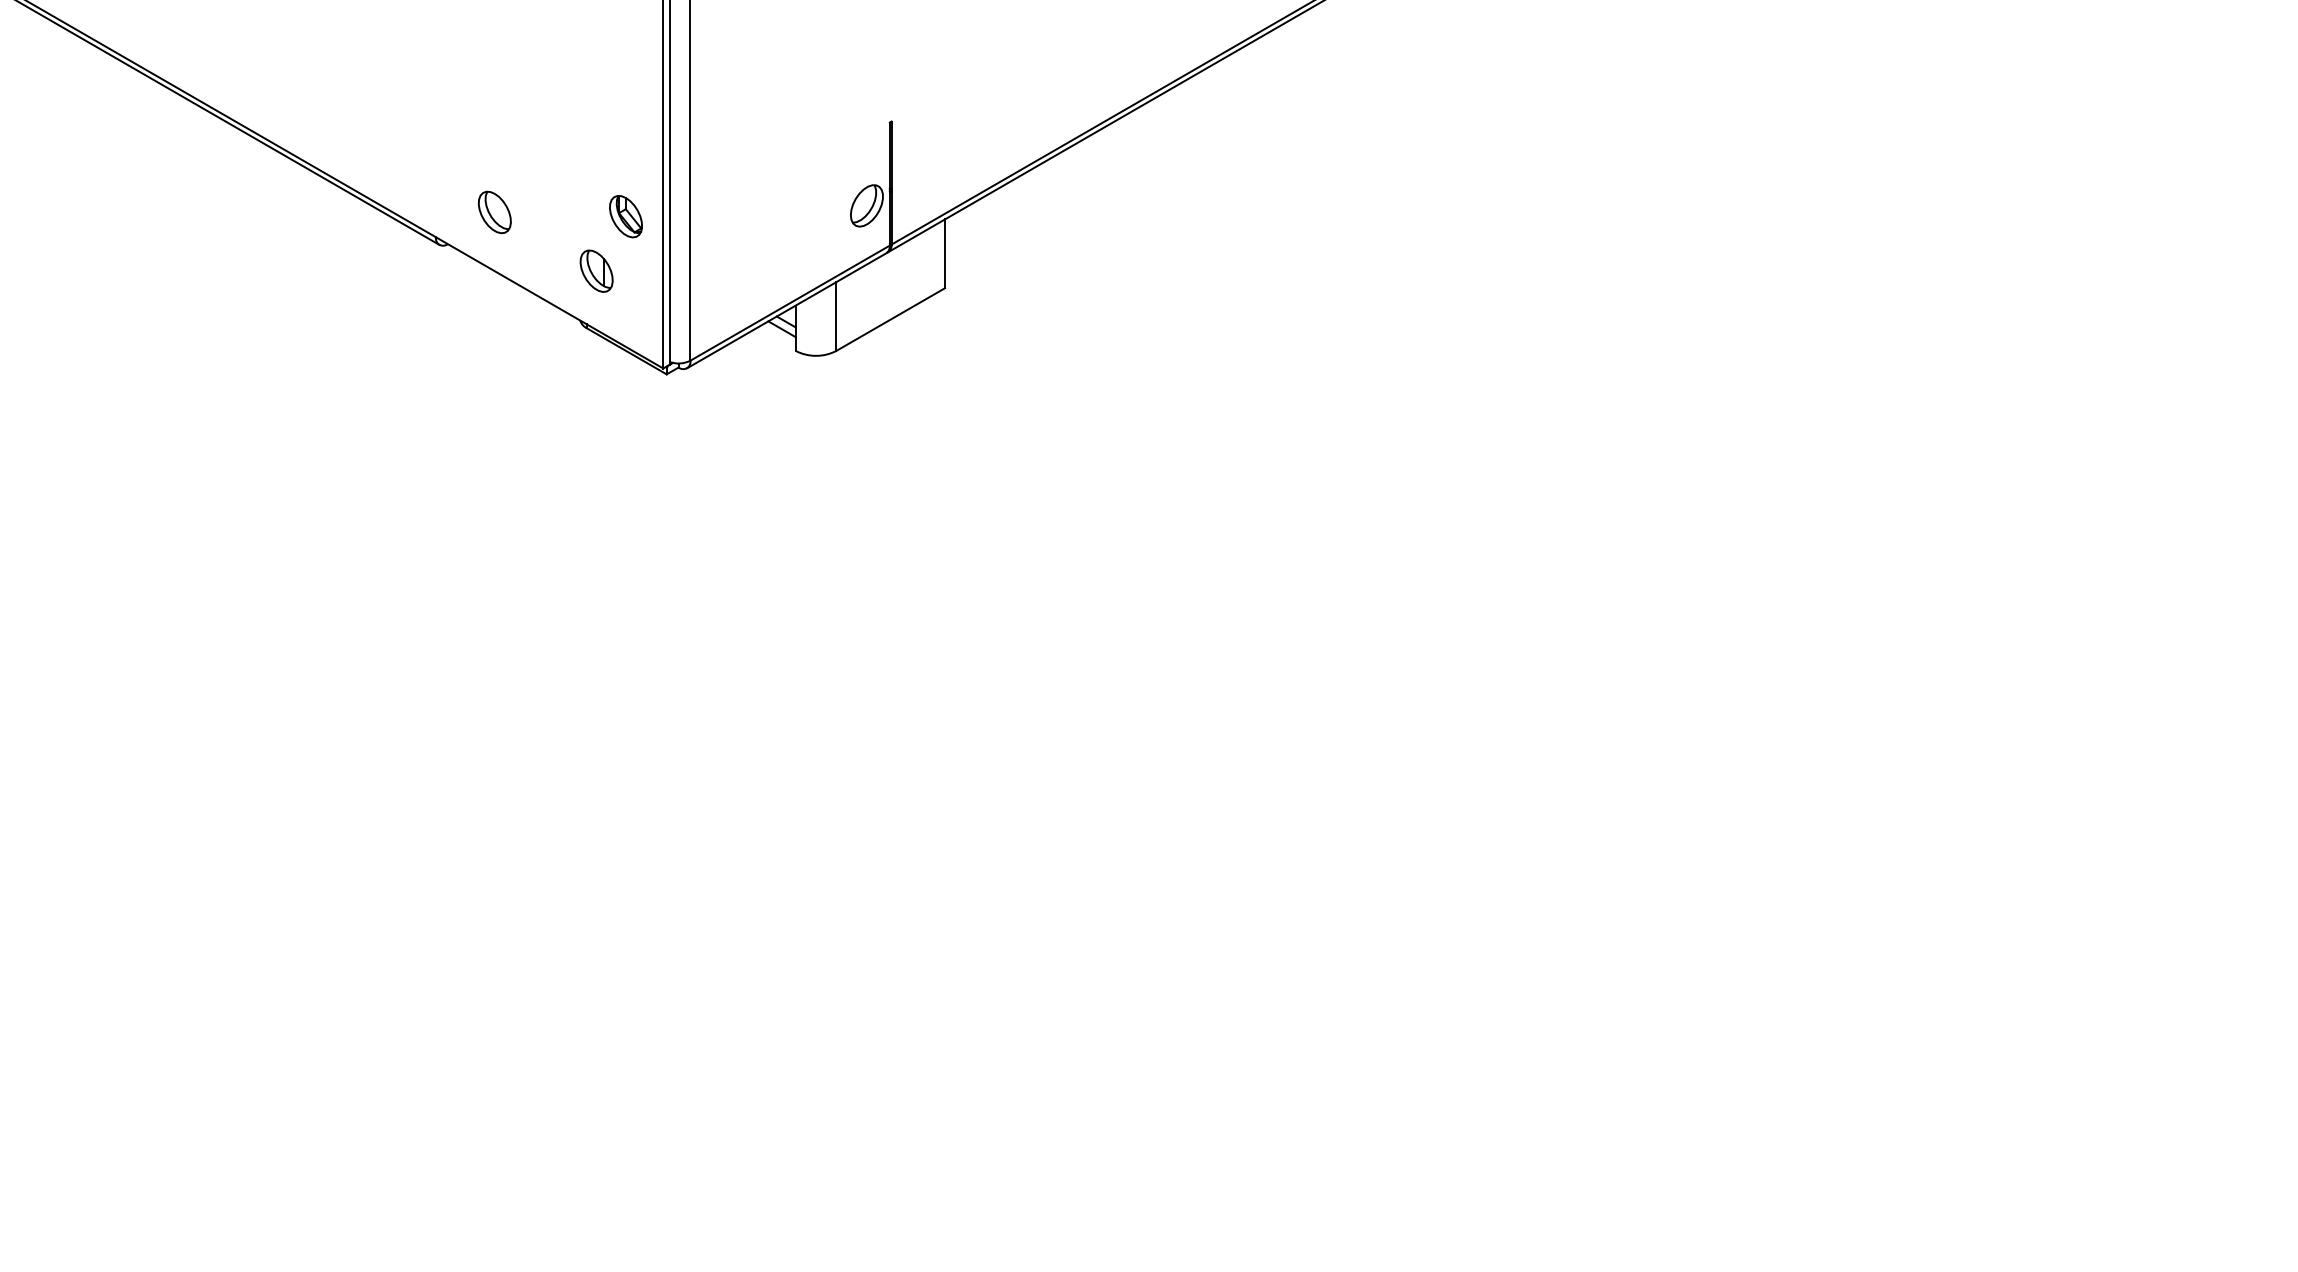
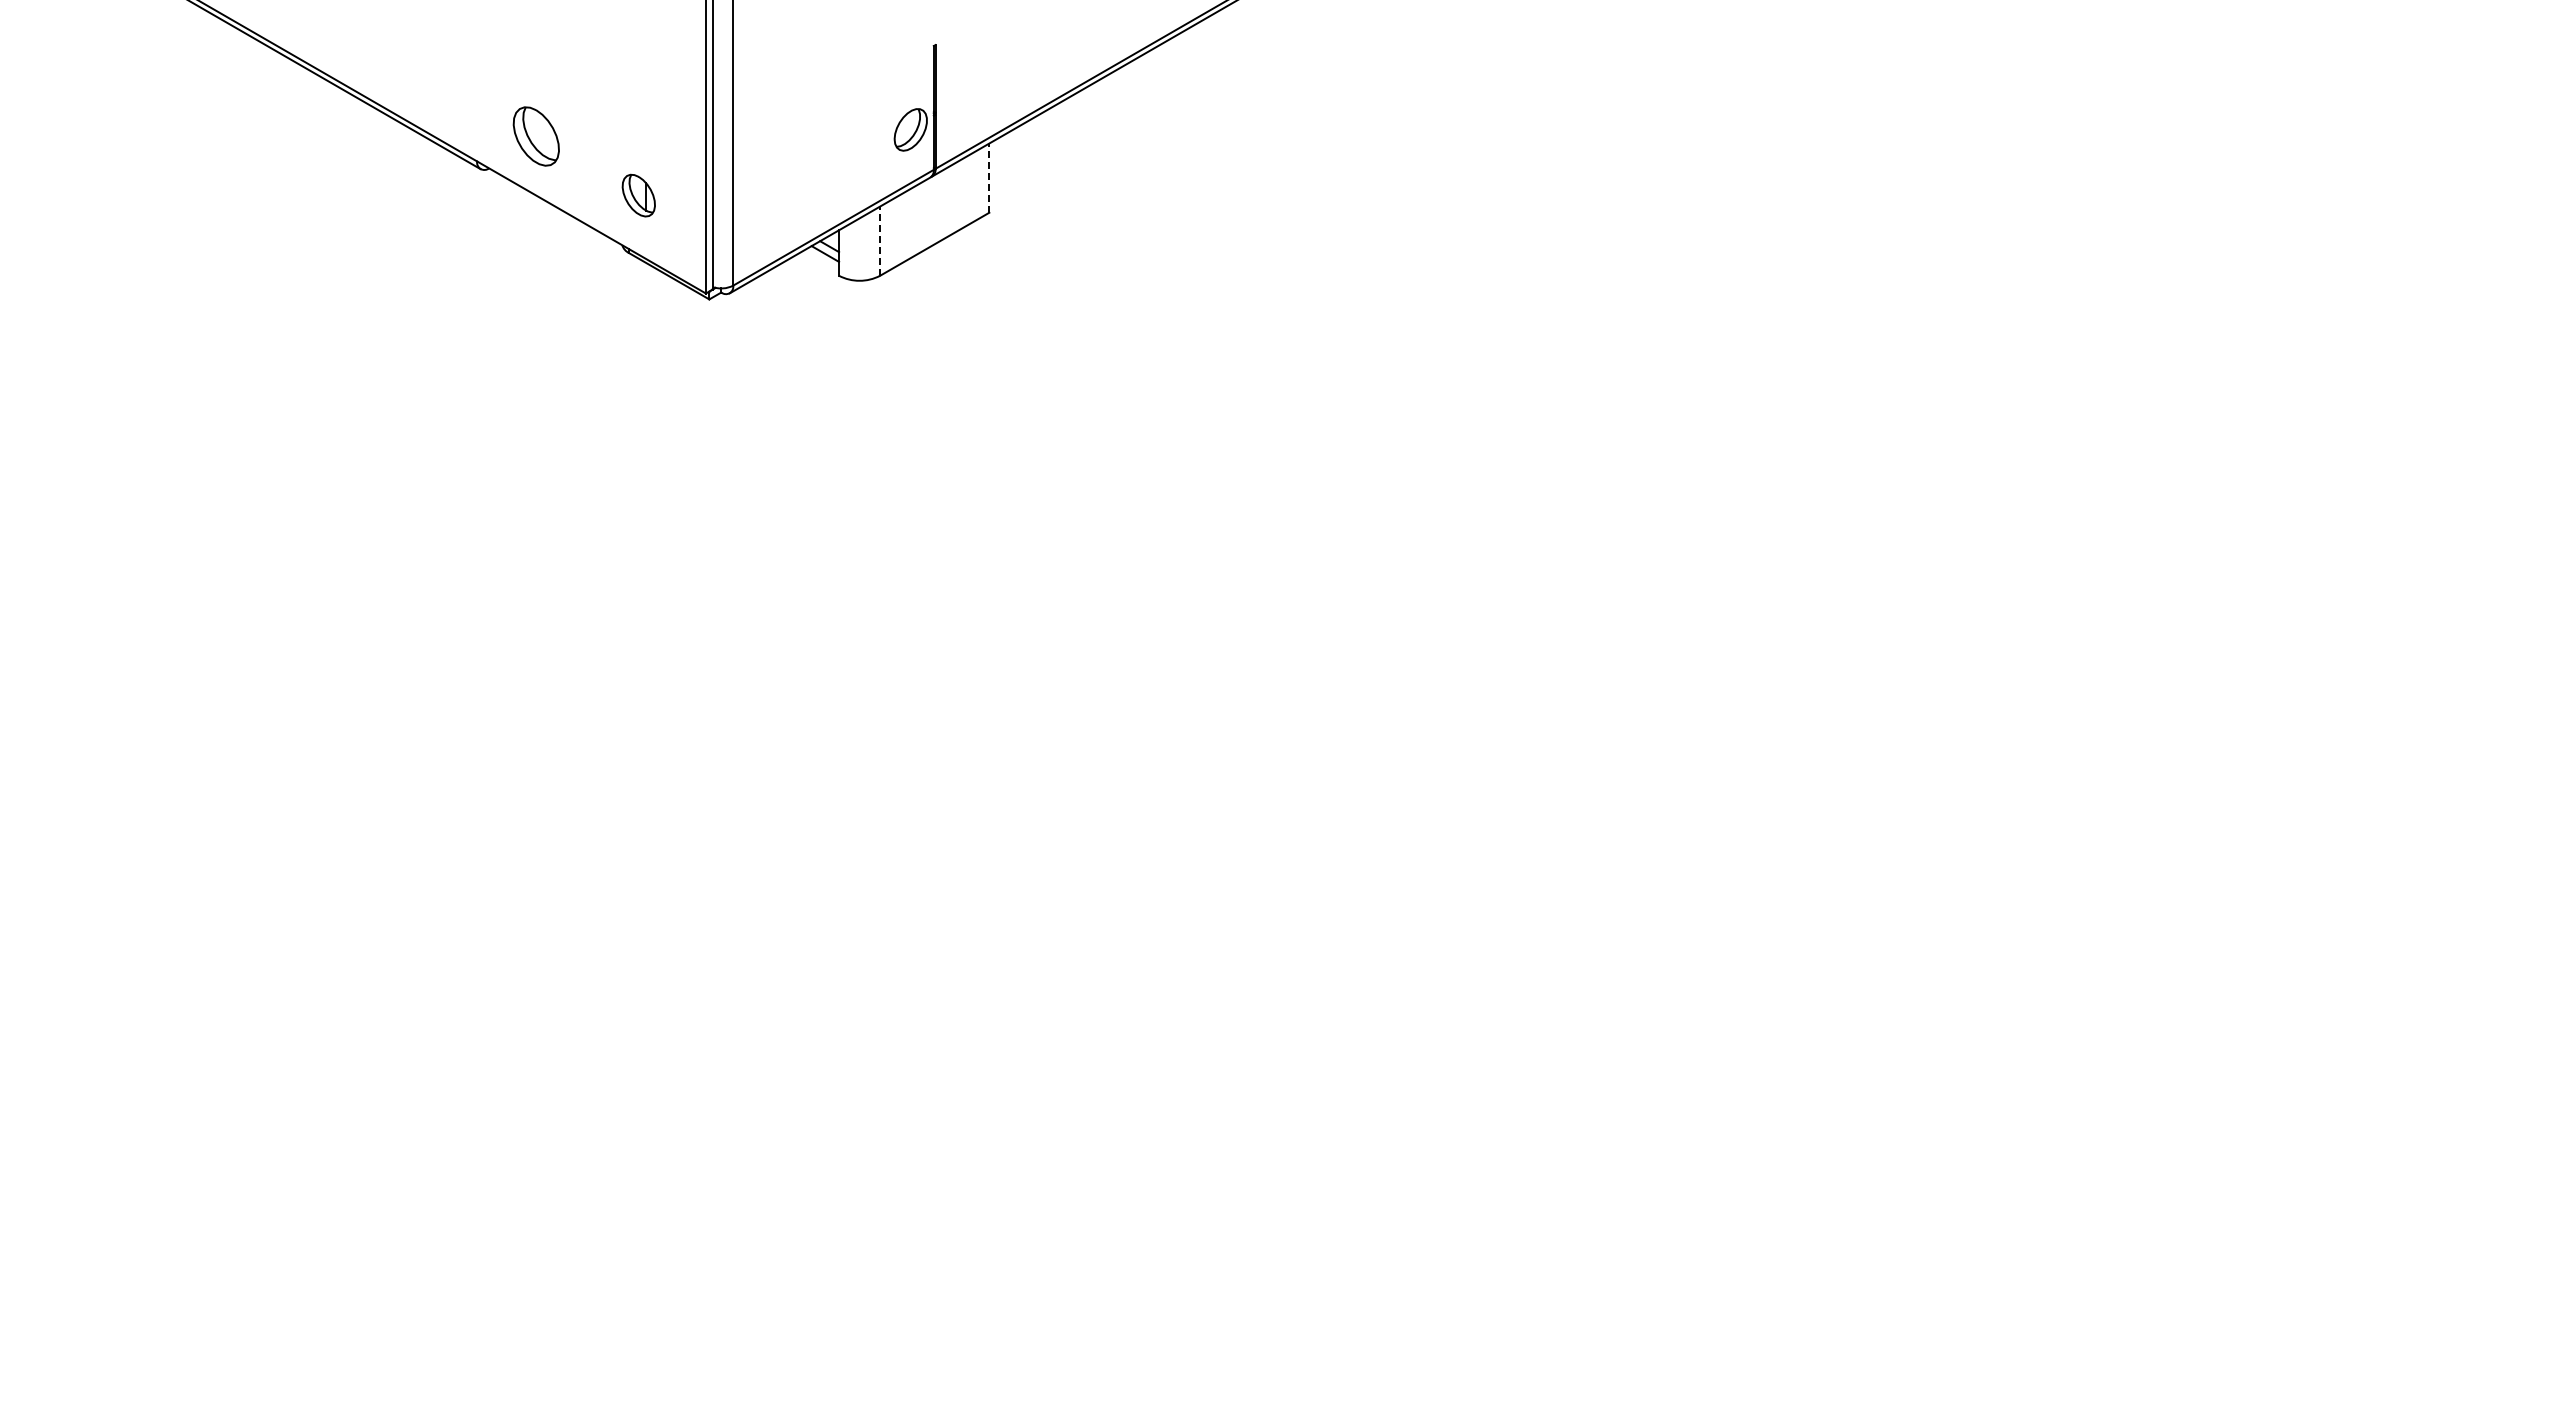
part: (494, 212) -> (536, 136), size x1.4
part: (626, 216) -> (668, 140), removed
line: (945, 254) -> (989, 178), solid -> dashed
line: (836, 316) -> (880, 241), solid -> dashed

